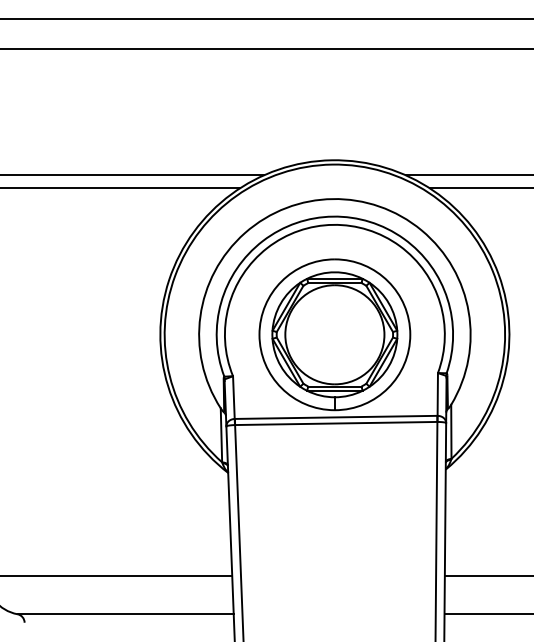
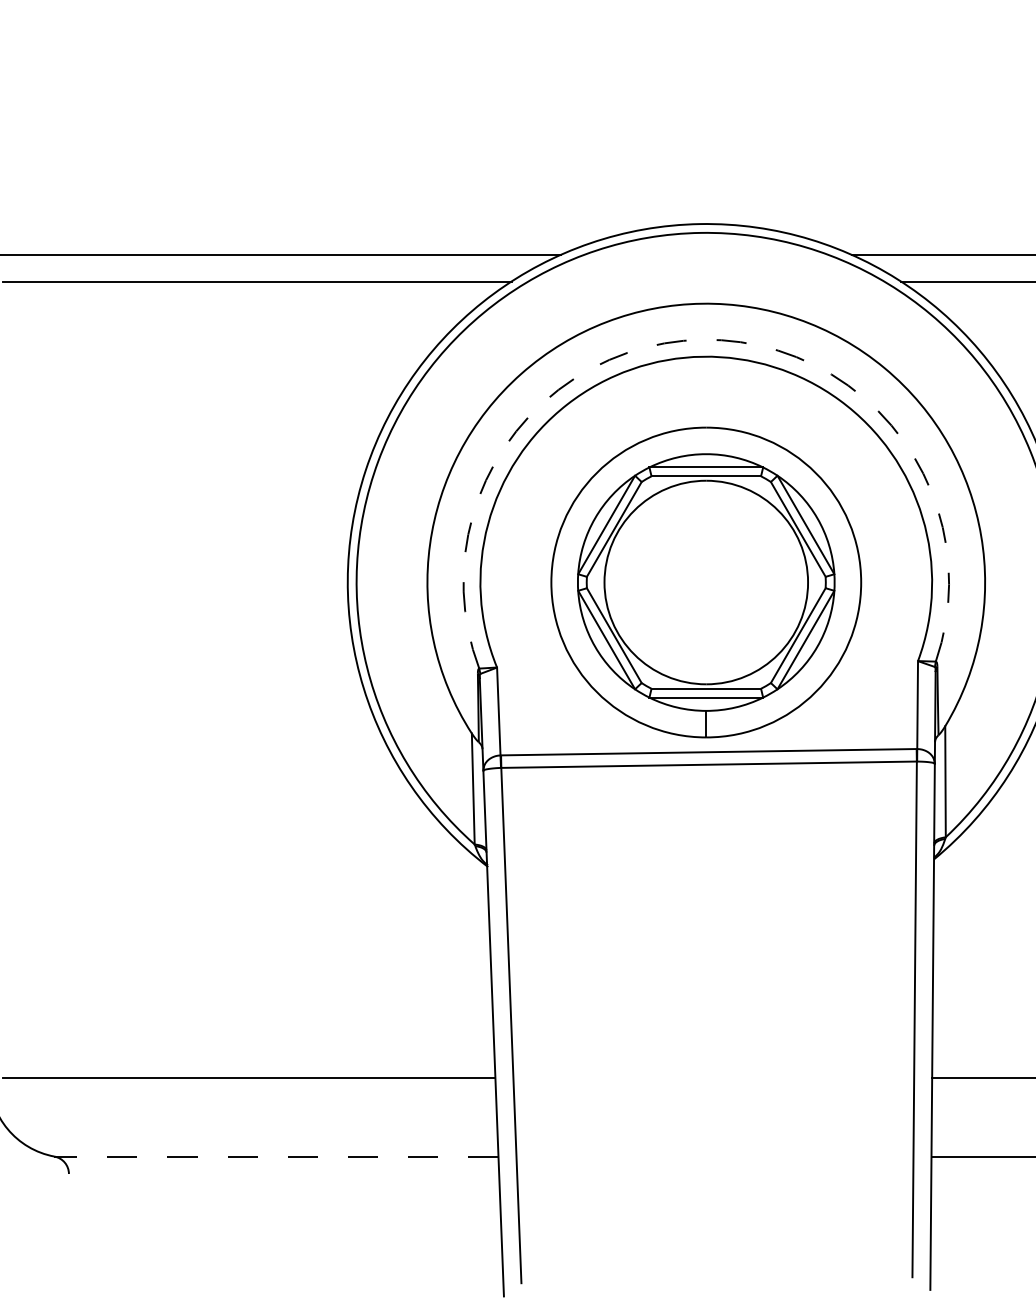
arc: (333, 216) -> (703, 339), solid -> dashed
line: (125, 614) -> (276, 1157), solid -> dashed

